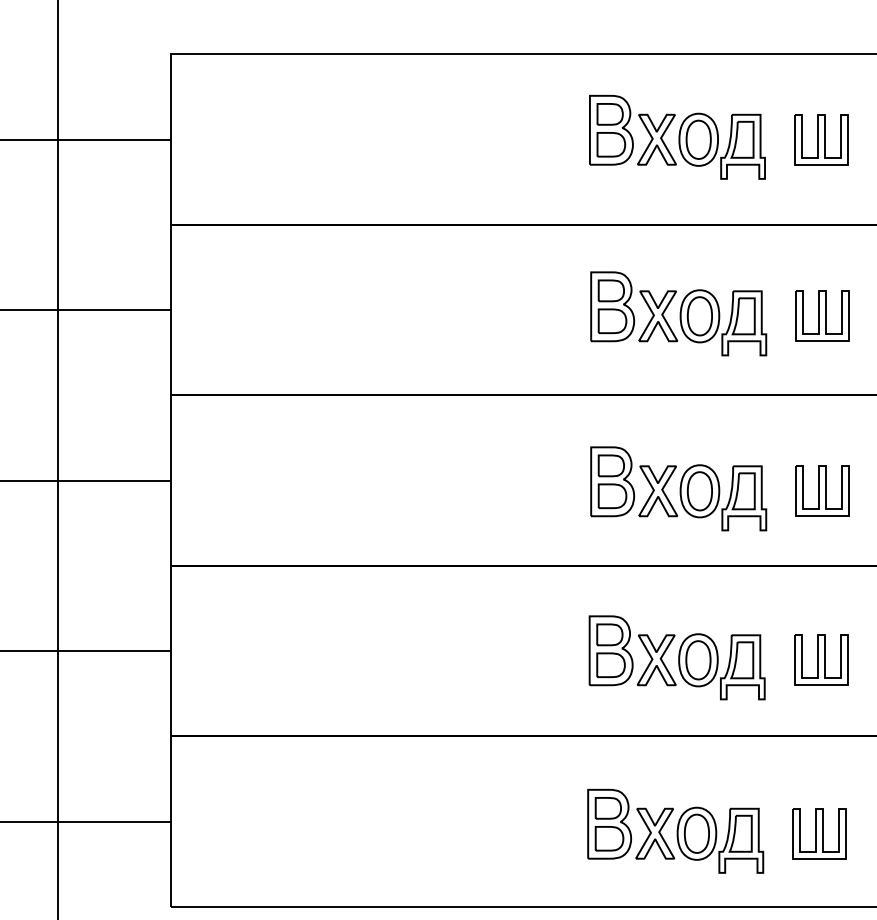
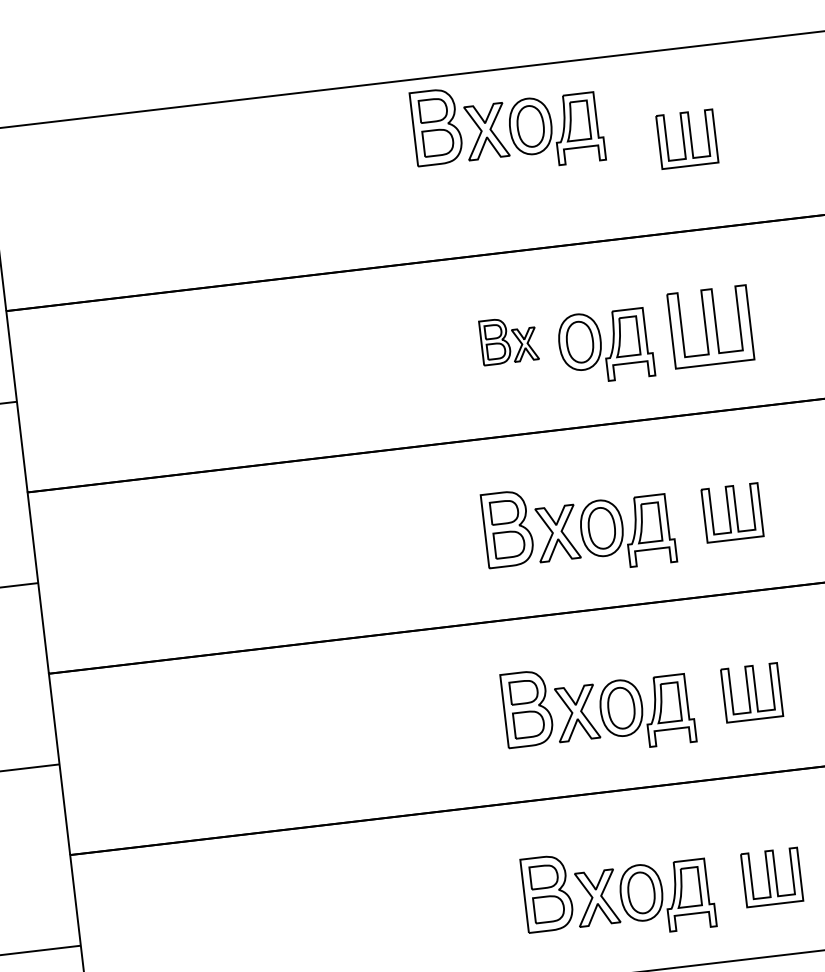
part: (677, 137) -> (507, 126), moved
part: (634, 306) -> (509, 339), size x0.6
part: (822, 315) -> (710, 326), size x1.4

